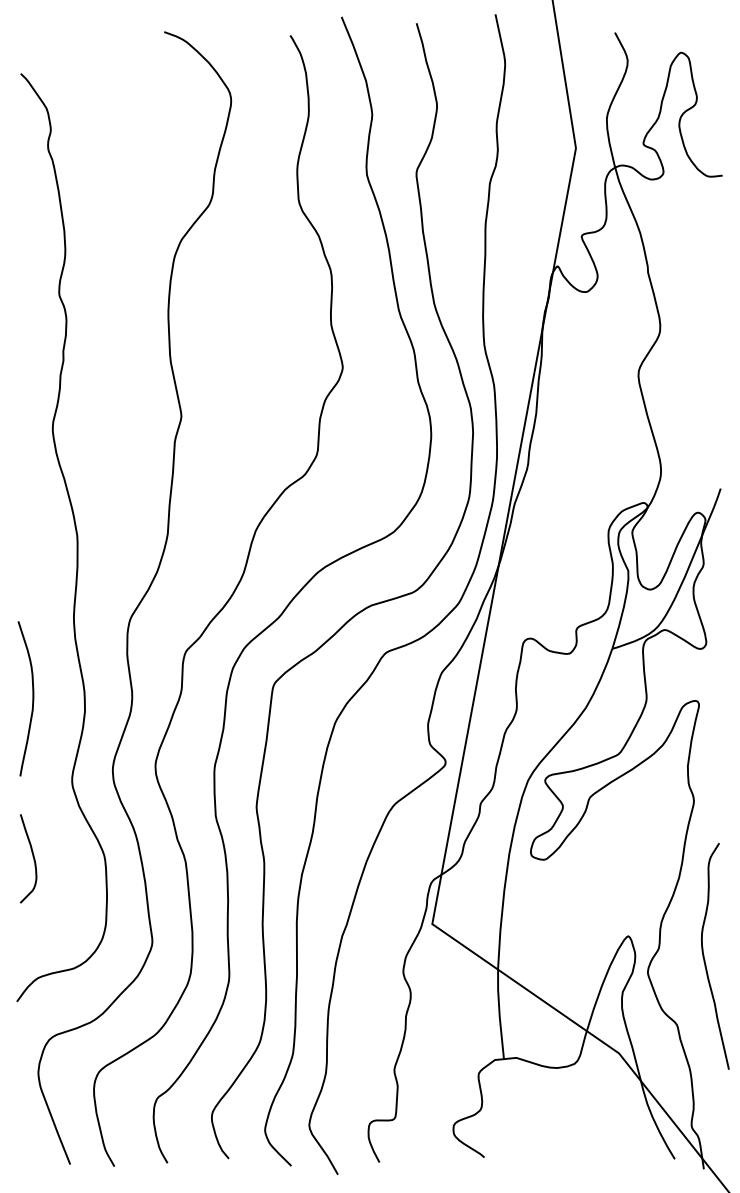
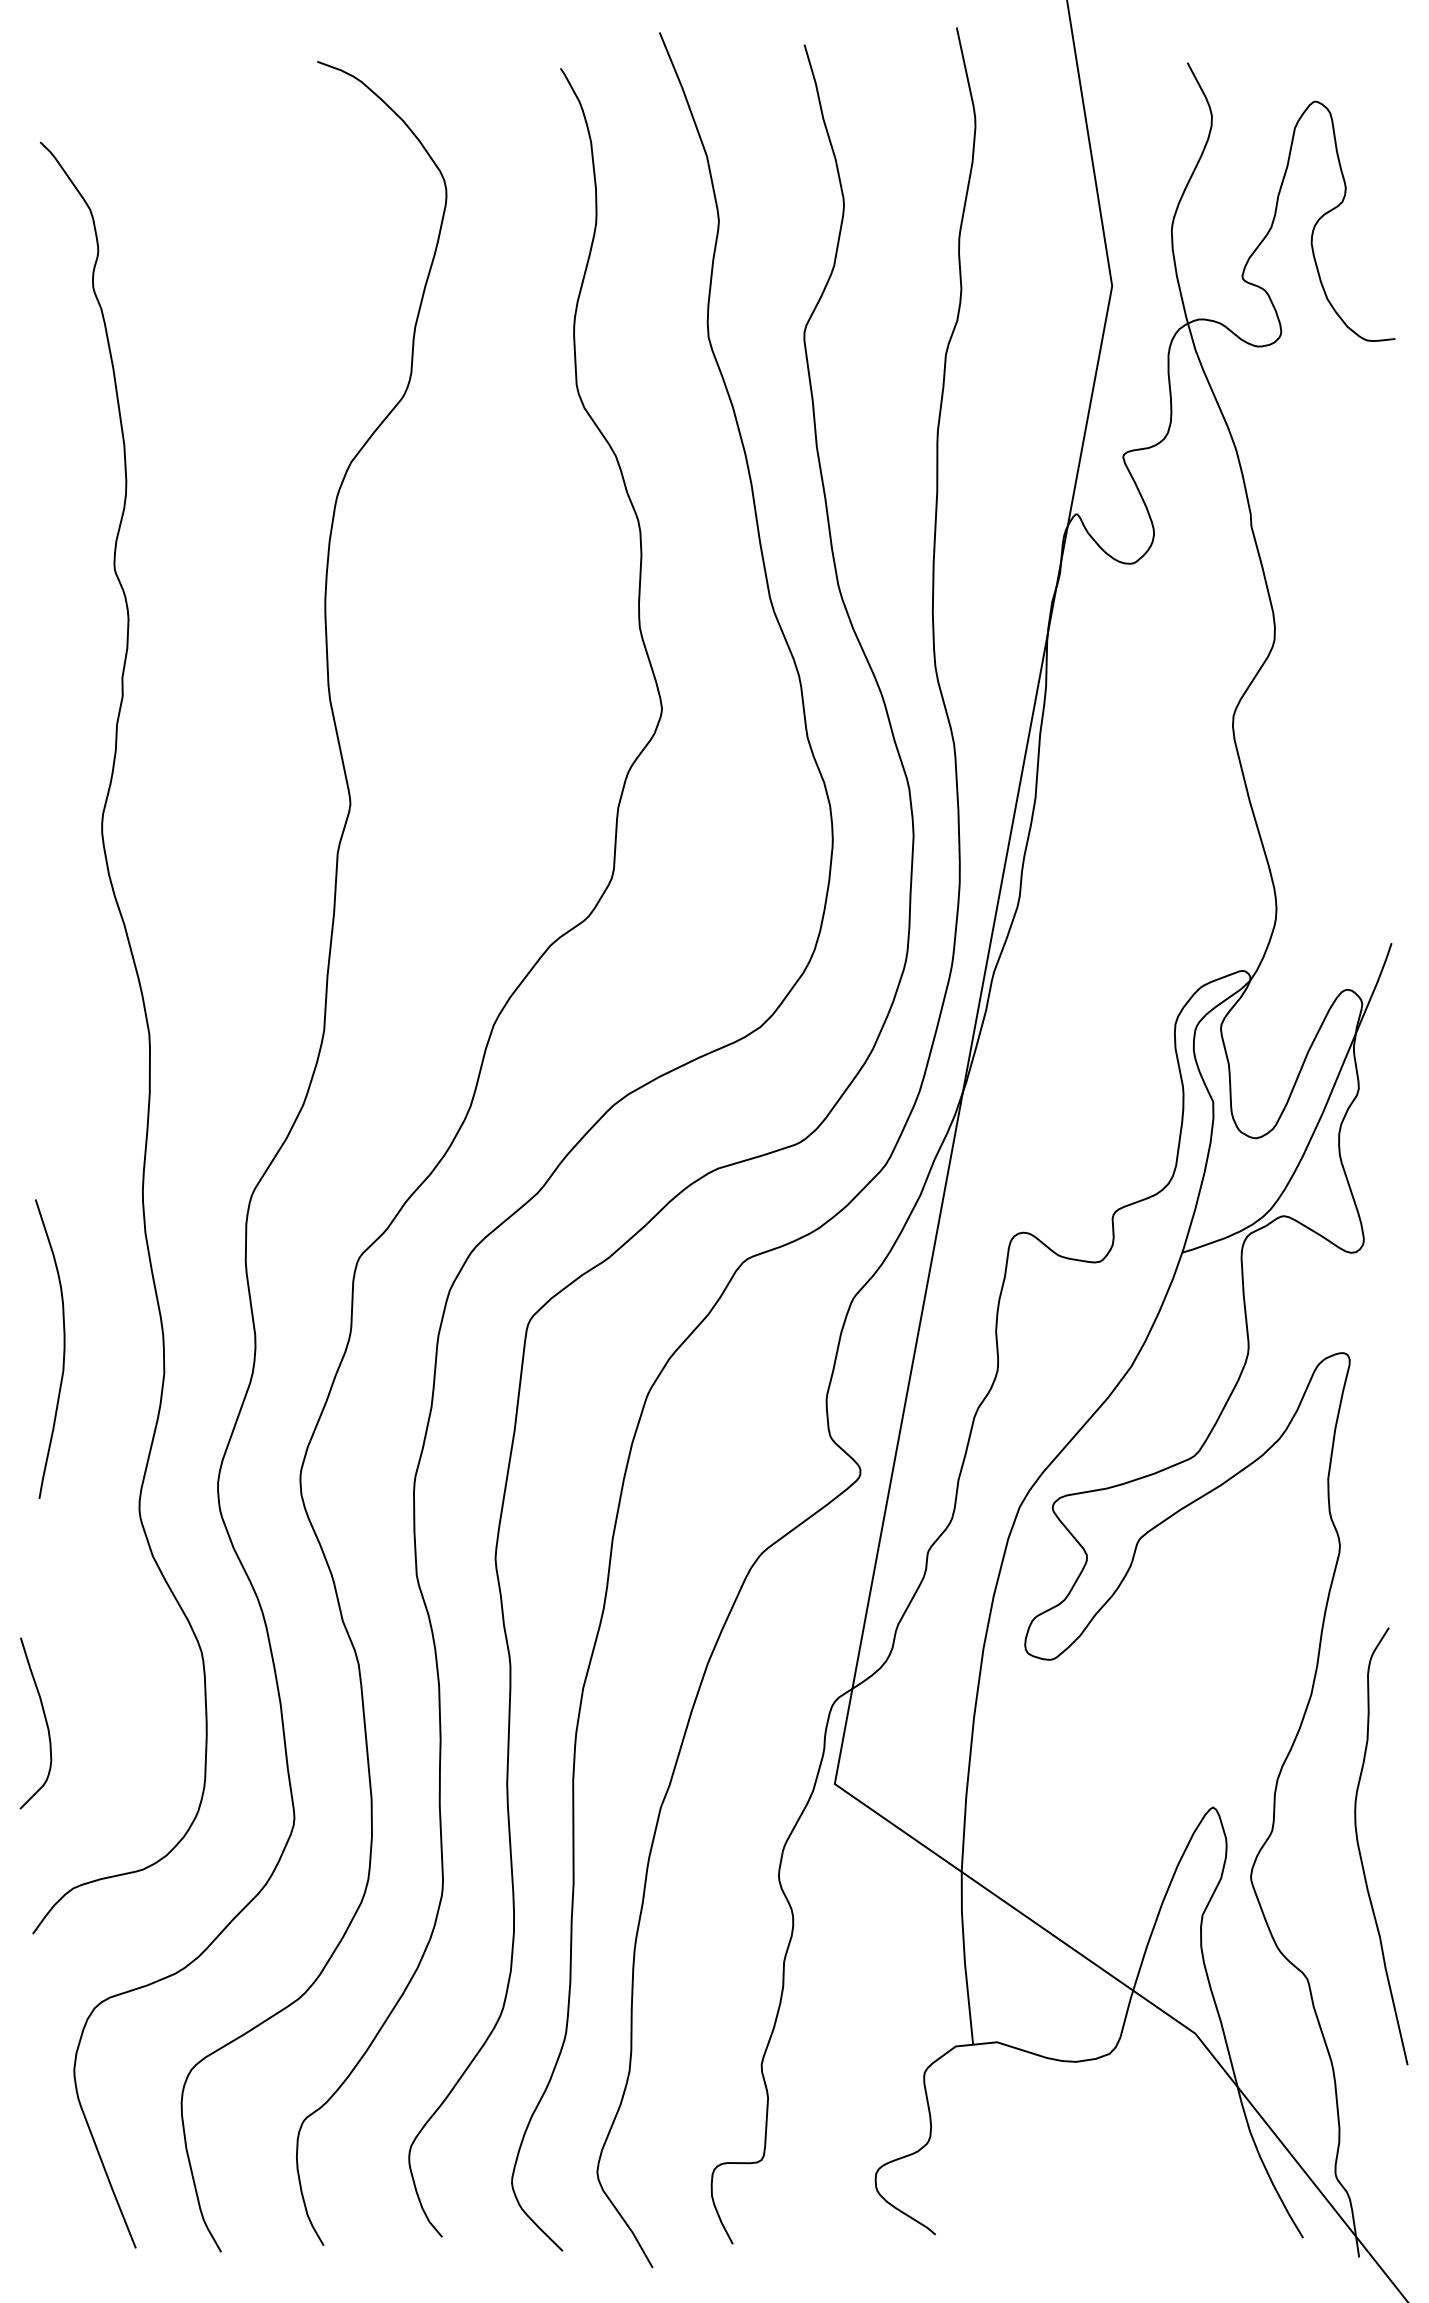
curve: (32, 856) -> (43, 1719), moved

